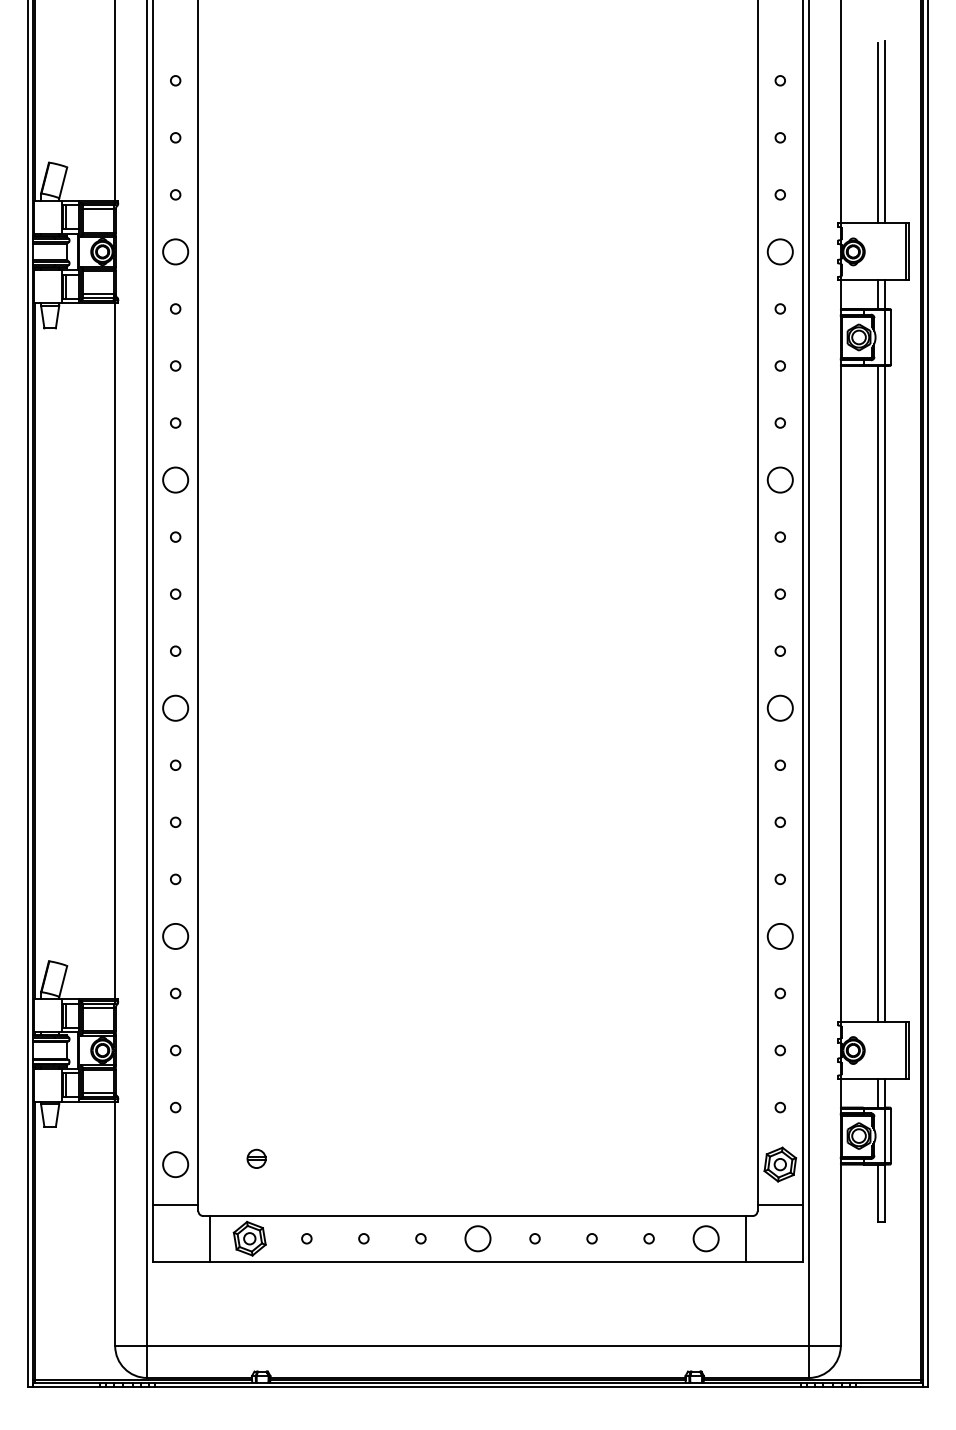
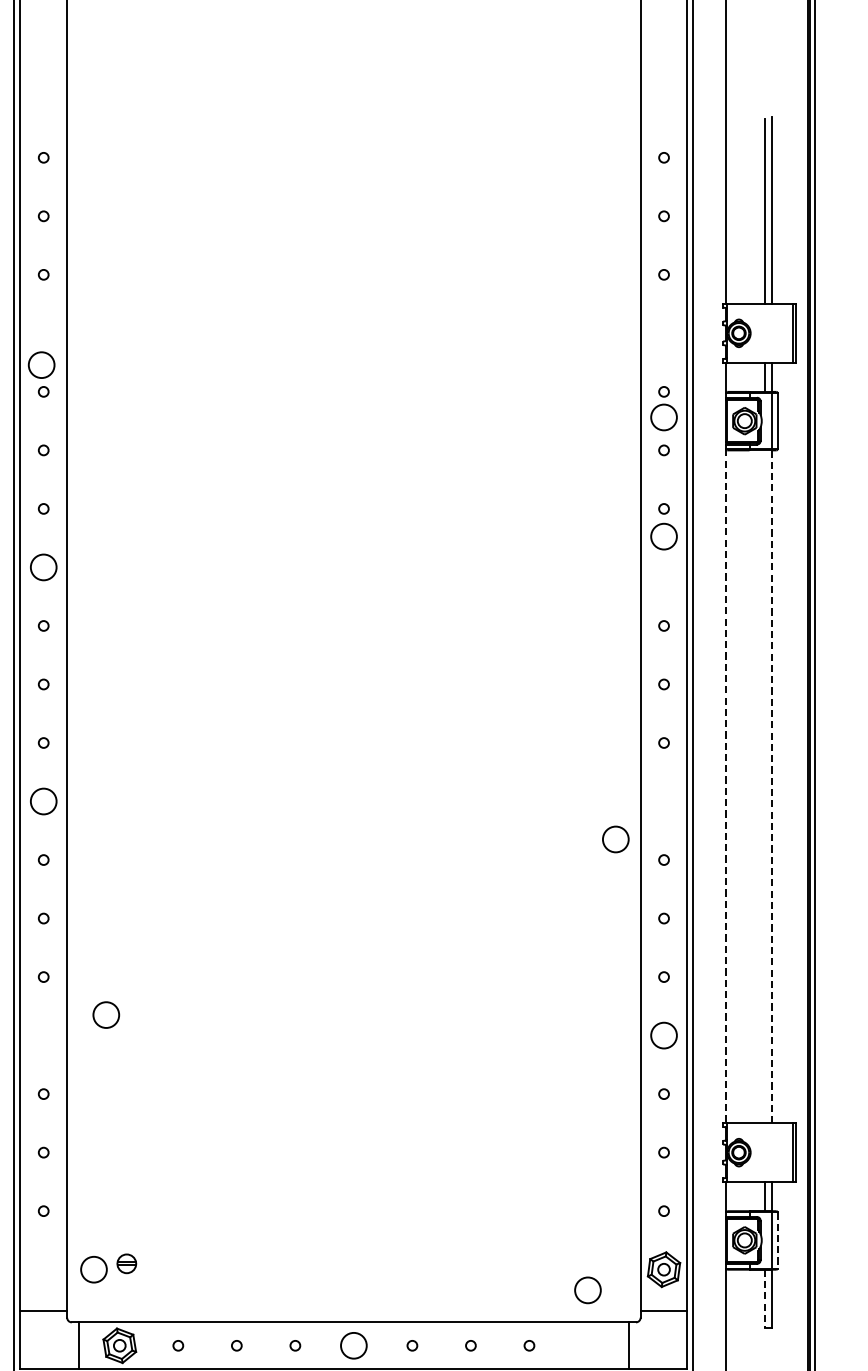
circle: (175, 251) -> (41, 364), moved
circle: (779, 251) -> (663, 417), moved
circle: (779, 479) -> (663, 536), moved
line: (840, 693) -> (725, 786), solid -> dashed
line: (885, 693) -> (771, 786), solid -> dashed
line: (878, 694) -> (764, 787), removed
circle: (779, 707) -> (614, 838), moved
circle: (175, 936) -> (106, 1015), moved
line: (890, 1136) -> (777, 1240), solid -> dashed
circle: (175, 1164) -> (93, 1269), moved
line: (878, 1193) -> (764, 1299), solid -> dashed
circle: (705, 1238) -> (587, 1290), moved

